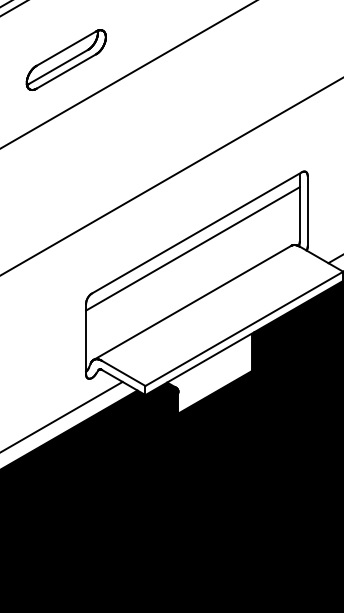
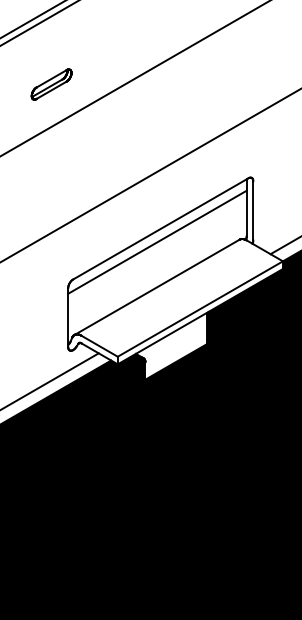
part: (66, 59) -> (51, 84), size x0.6

